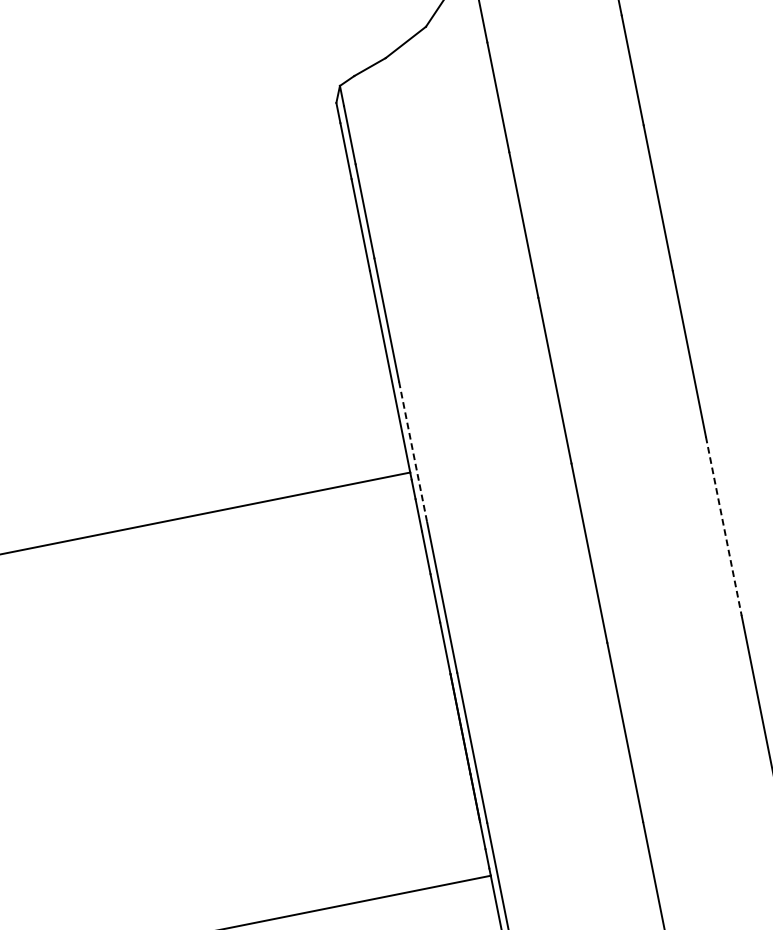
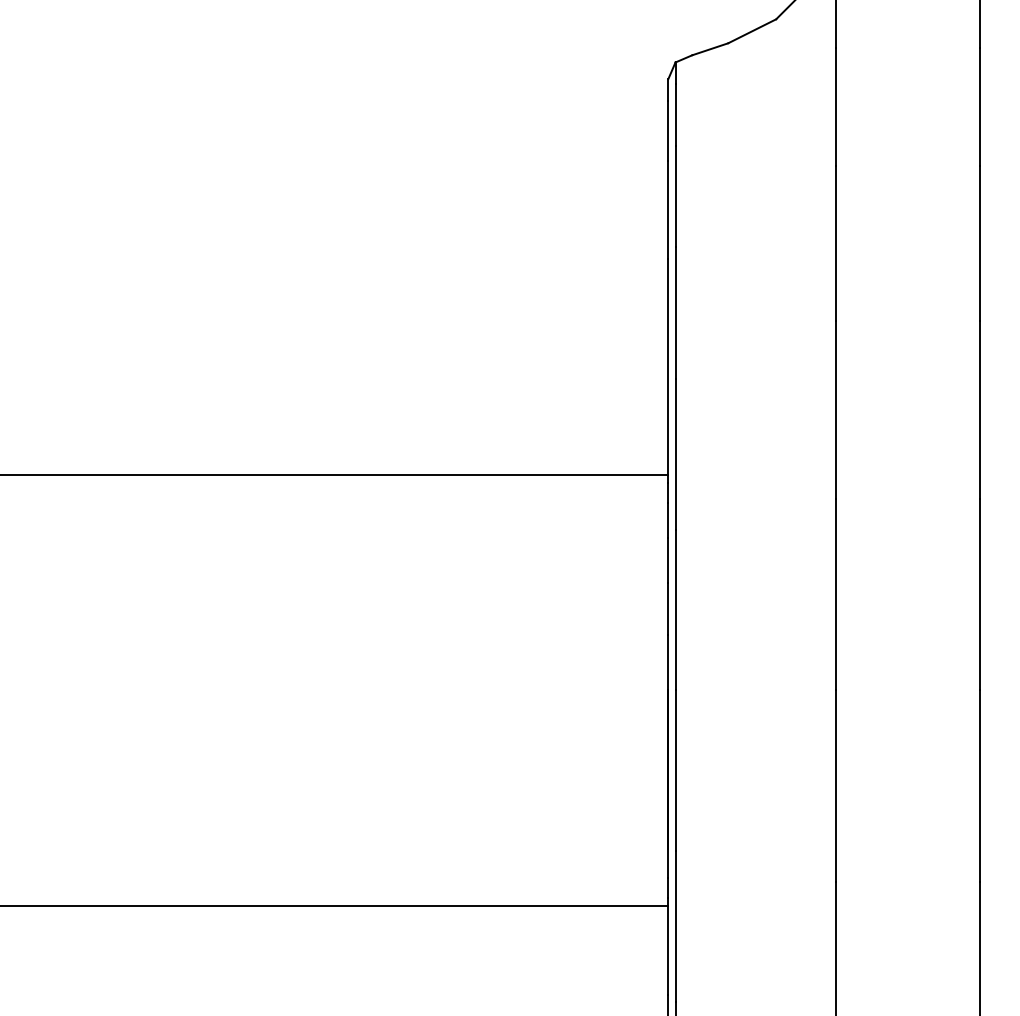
line: (413, 452) -> (675, 454), dashed -> solid
line: (723, 526) -> (979, 594), dashed -> solid

